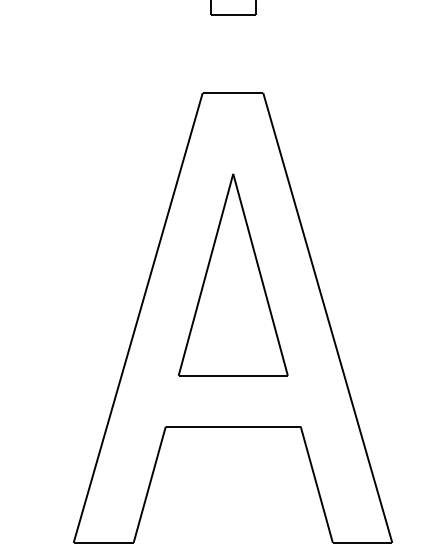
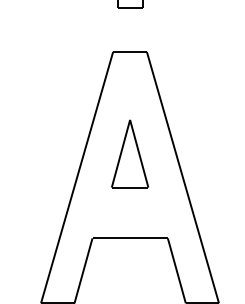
part: (232, 274) -> (129, 153), size x0.6

